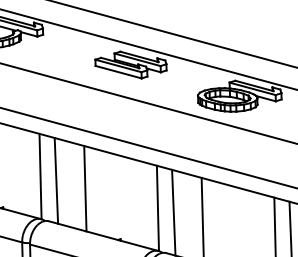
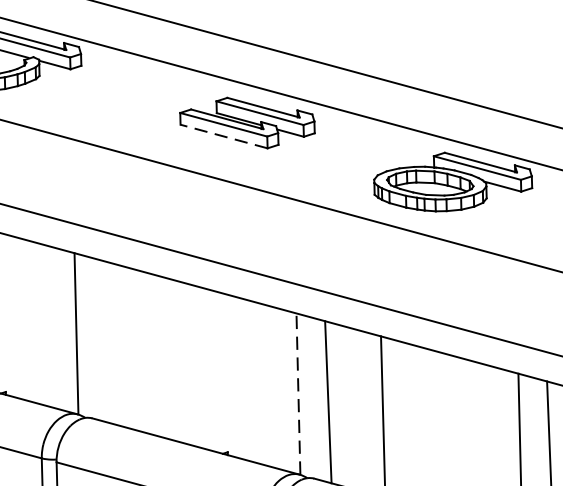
line: (118, 72) -> (223, 137), solid -> dashed
line: (56, 180) -> (106, 341), removed
line: (85, 188) -> (161, 356), removed
line: (157, 208) -> (297, 394), solid -> dashed

